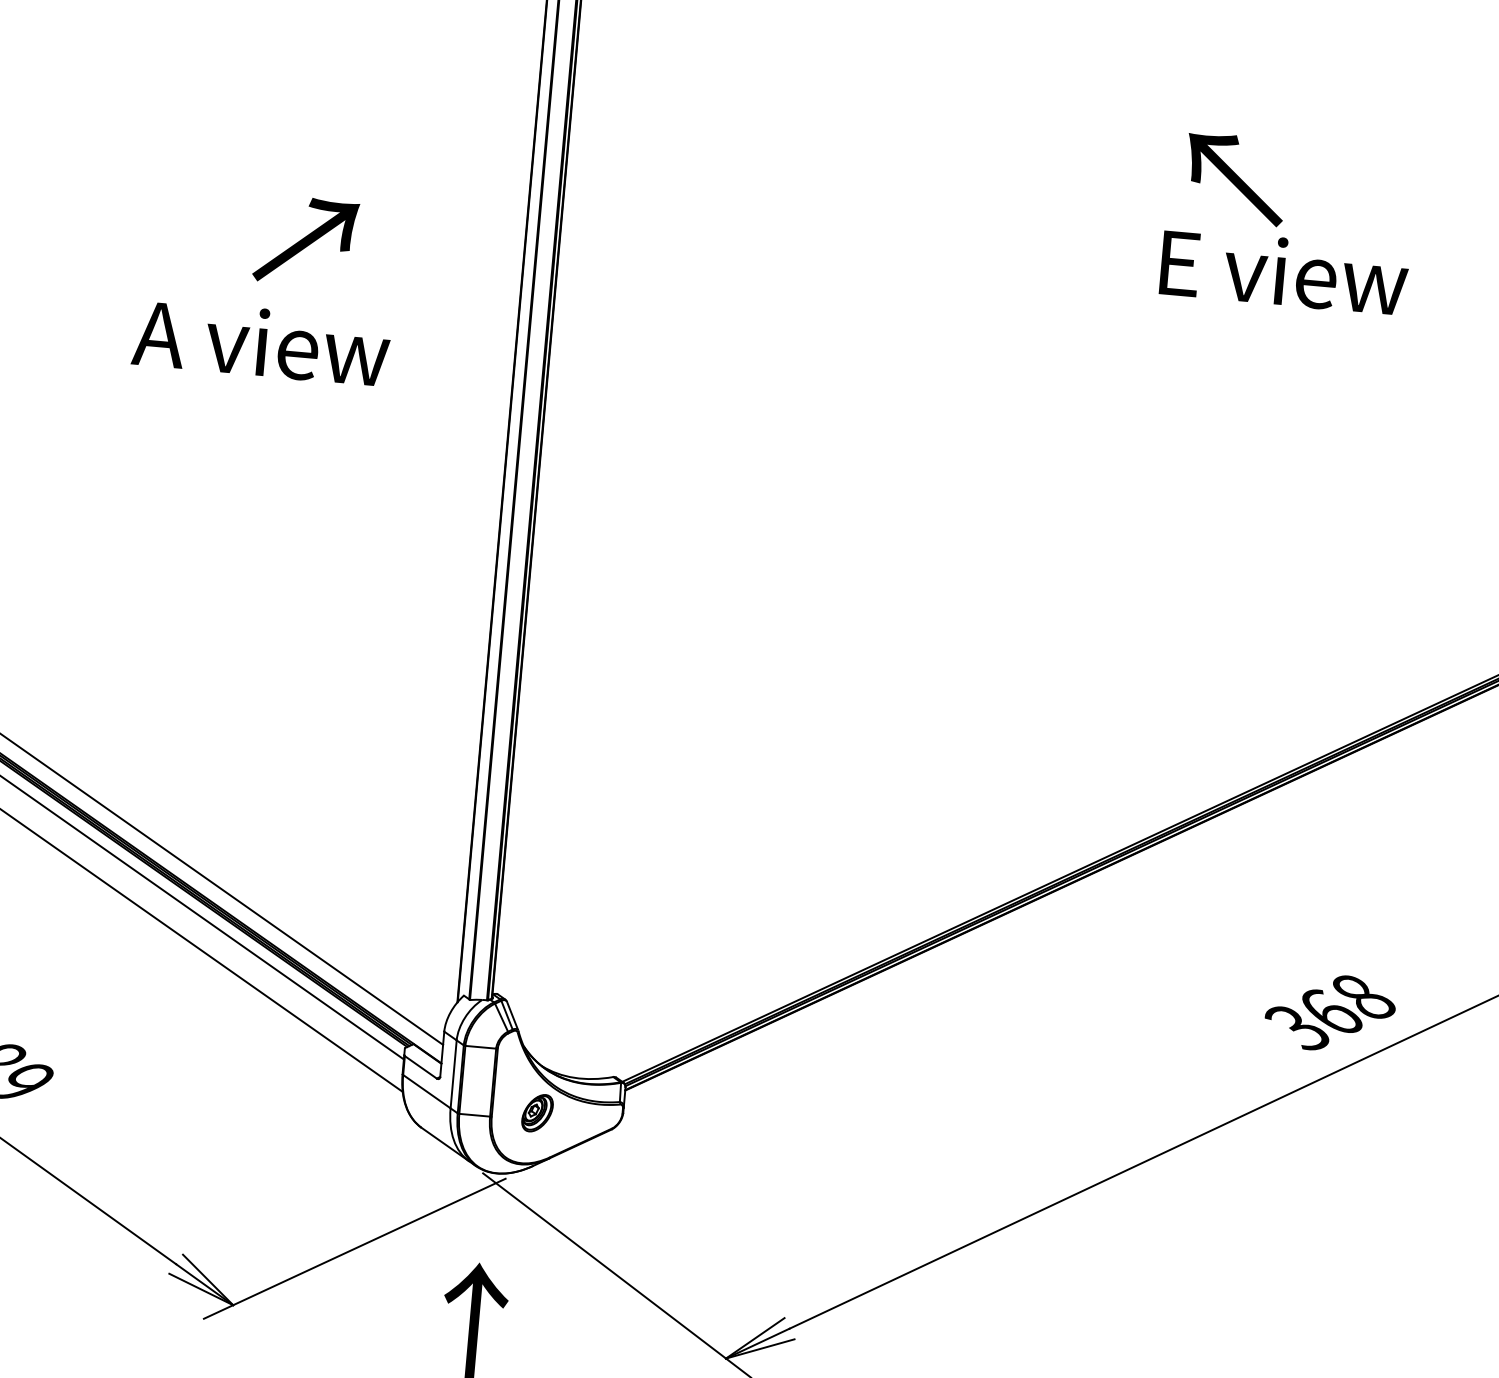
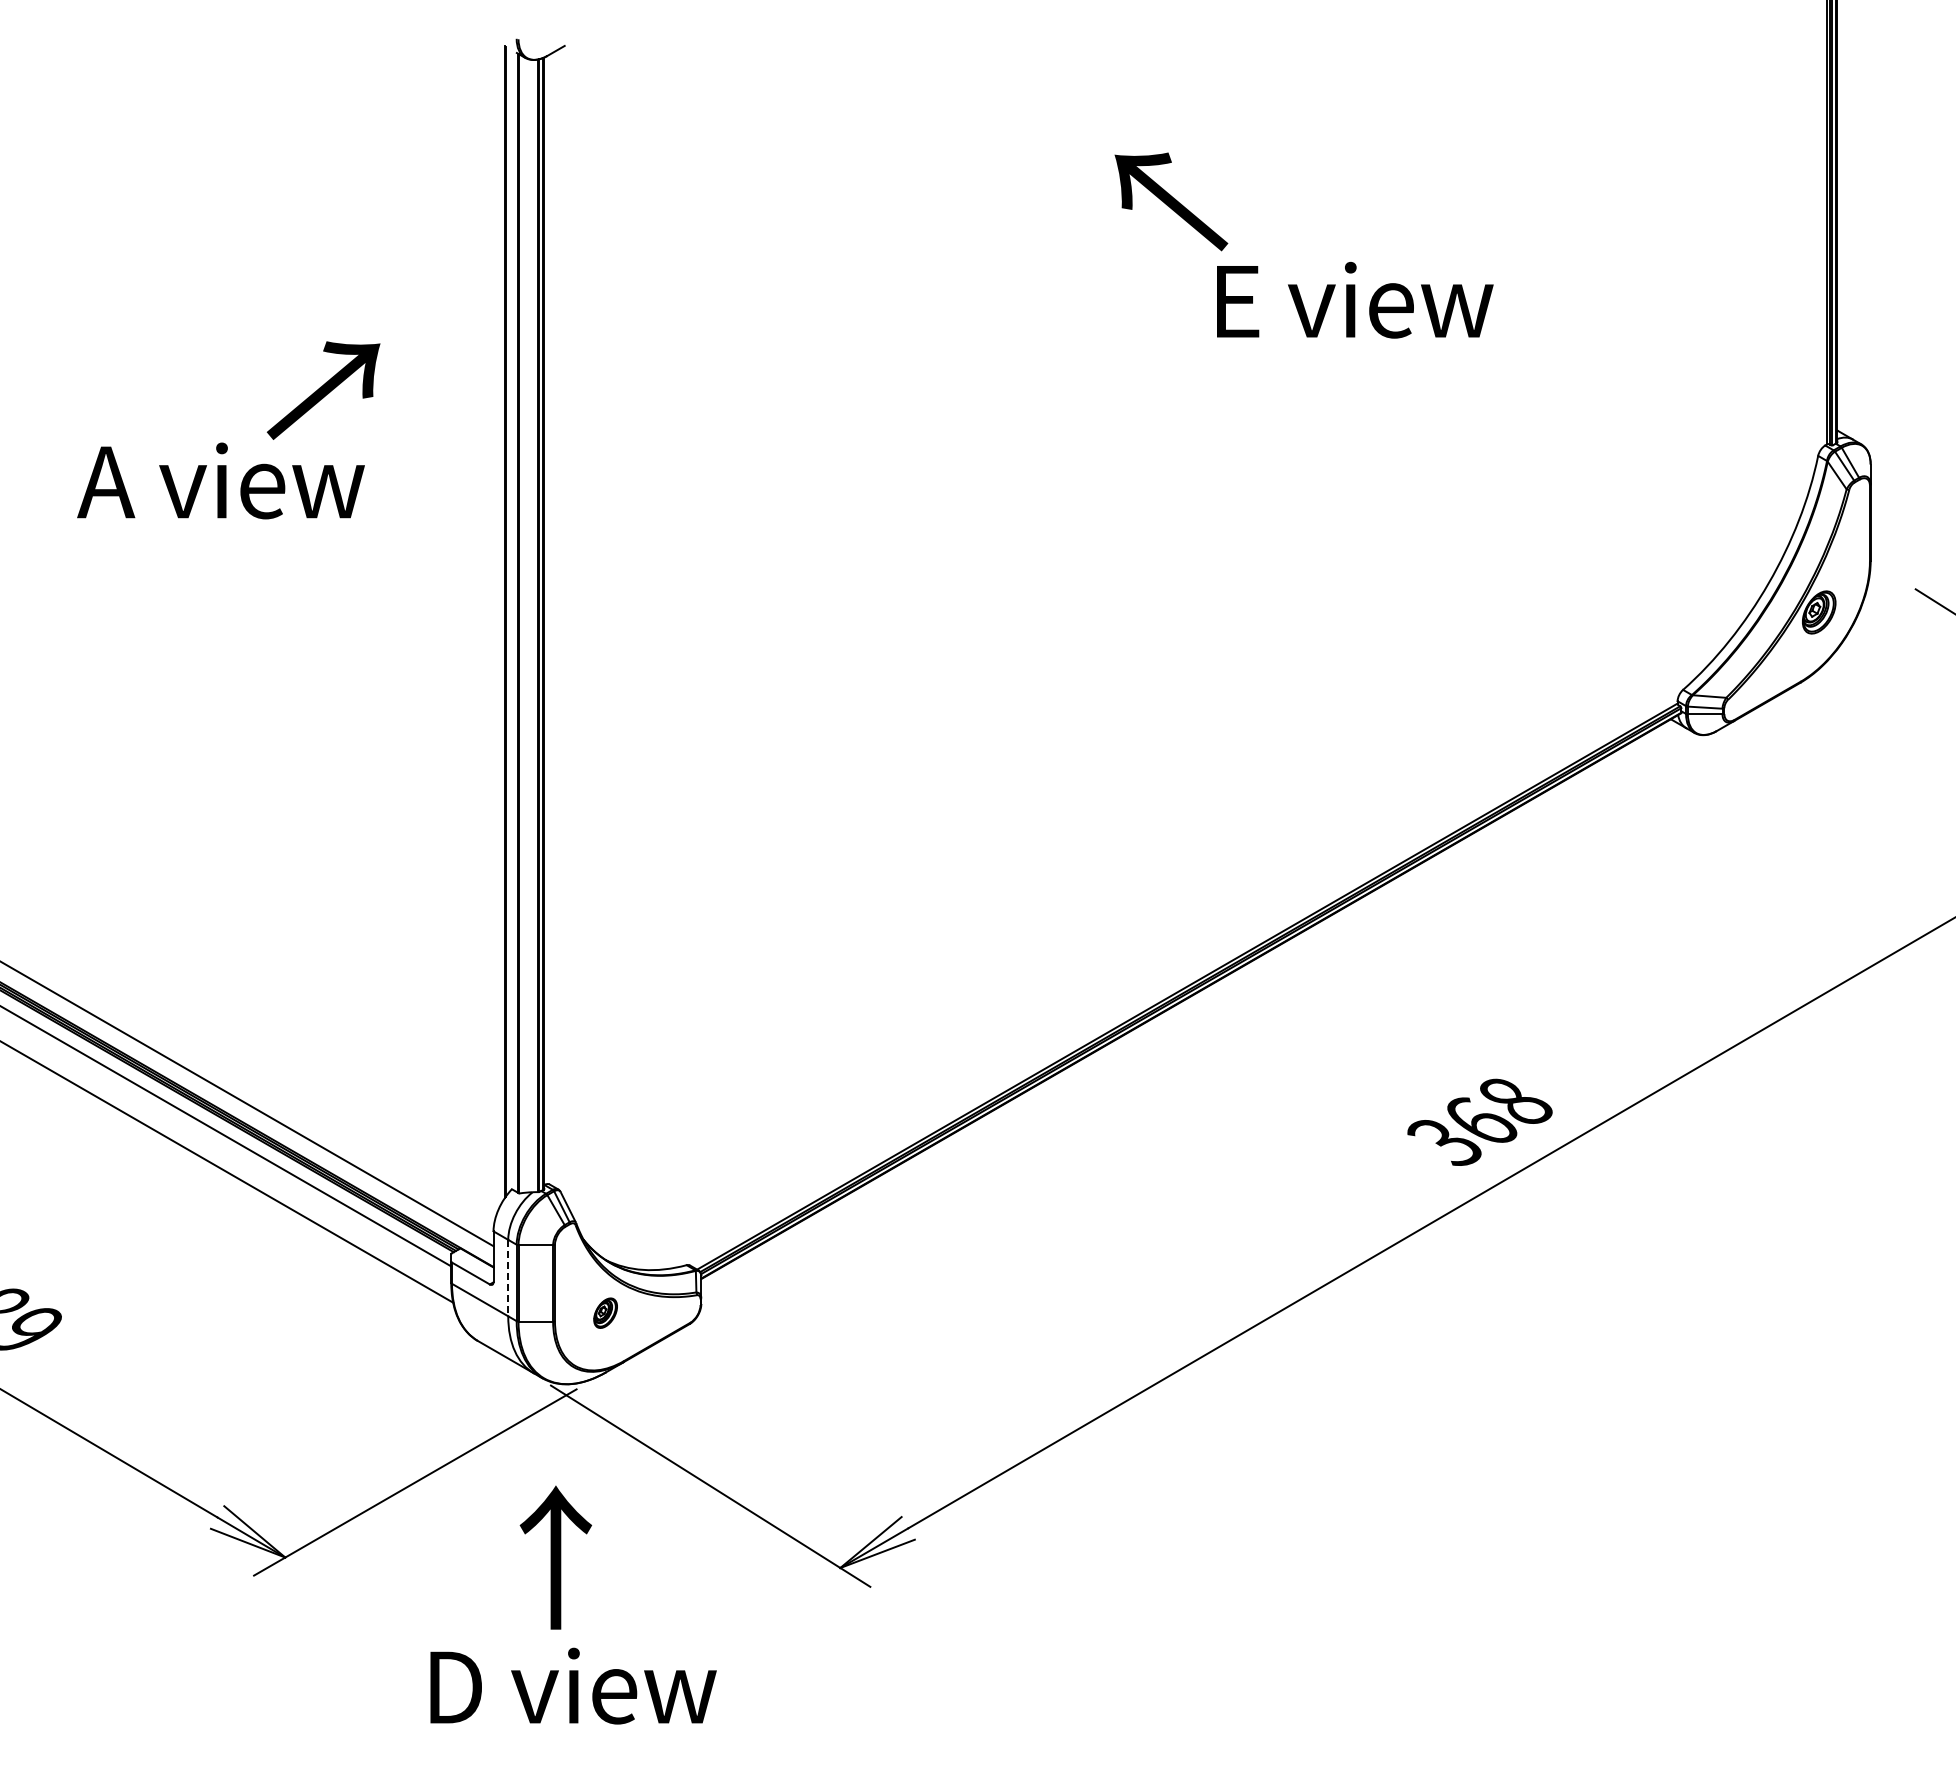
text: (1235, 179) -> (1171, 201), moved
text: (305, 241) -> (323, 390), moved
line: (453, 1074) -> (508, 1278), solid -> dashed
part: (537, 1113) -> (605, 1313), size x0.7

